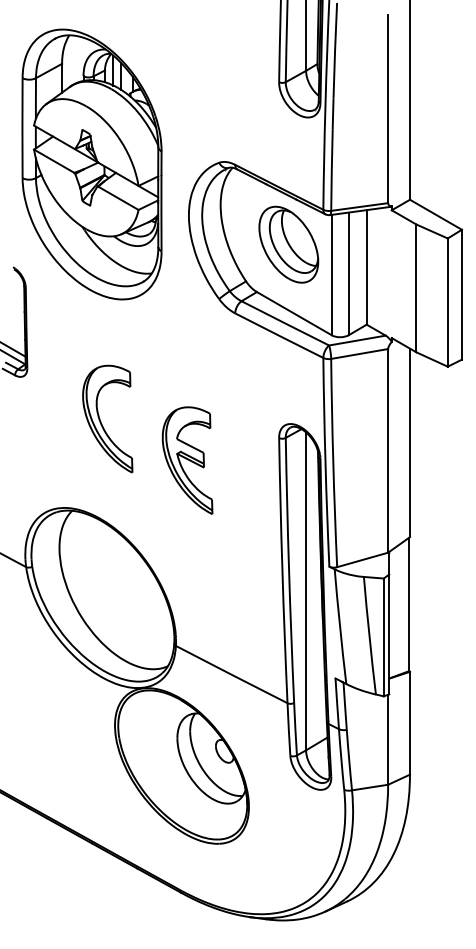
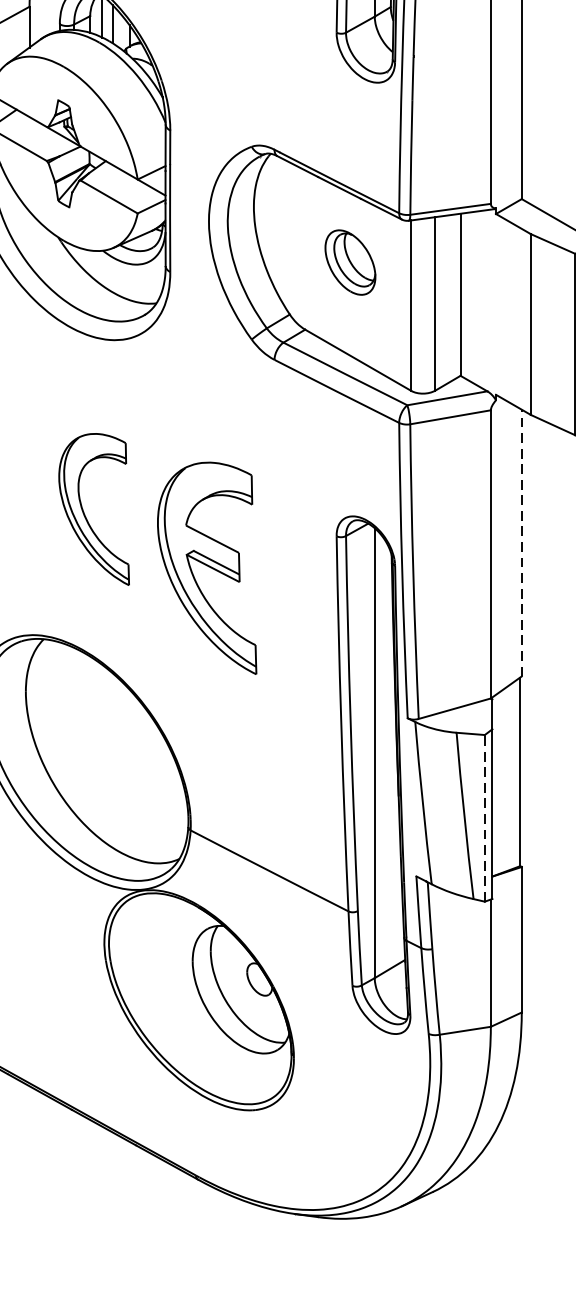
part: (288, 244) -> (349, 262), size x0.6
line: (409, 442) -> (521, 542), solid -> dashed
part: (187, 460) -> (206, 568), size x1.4
line: (383, 637) -> (484, 818), solid -> dashed

